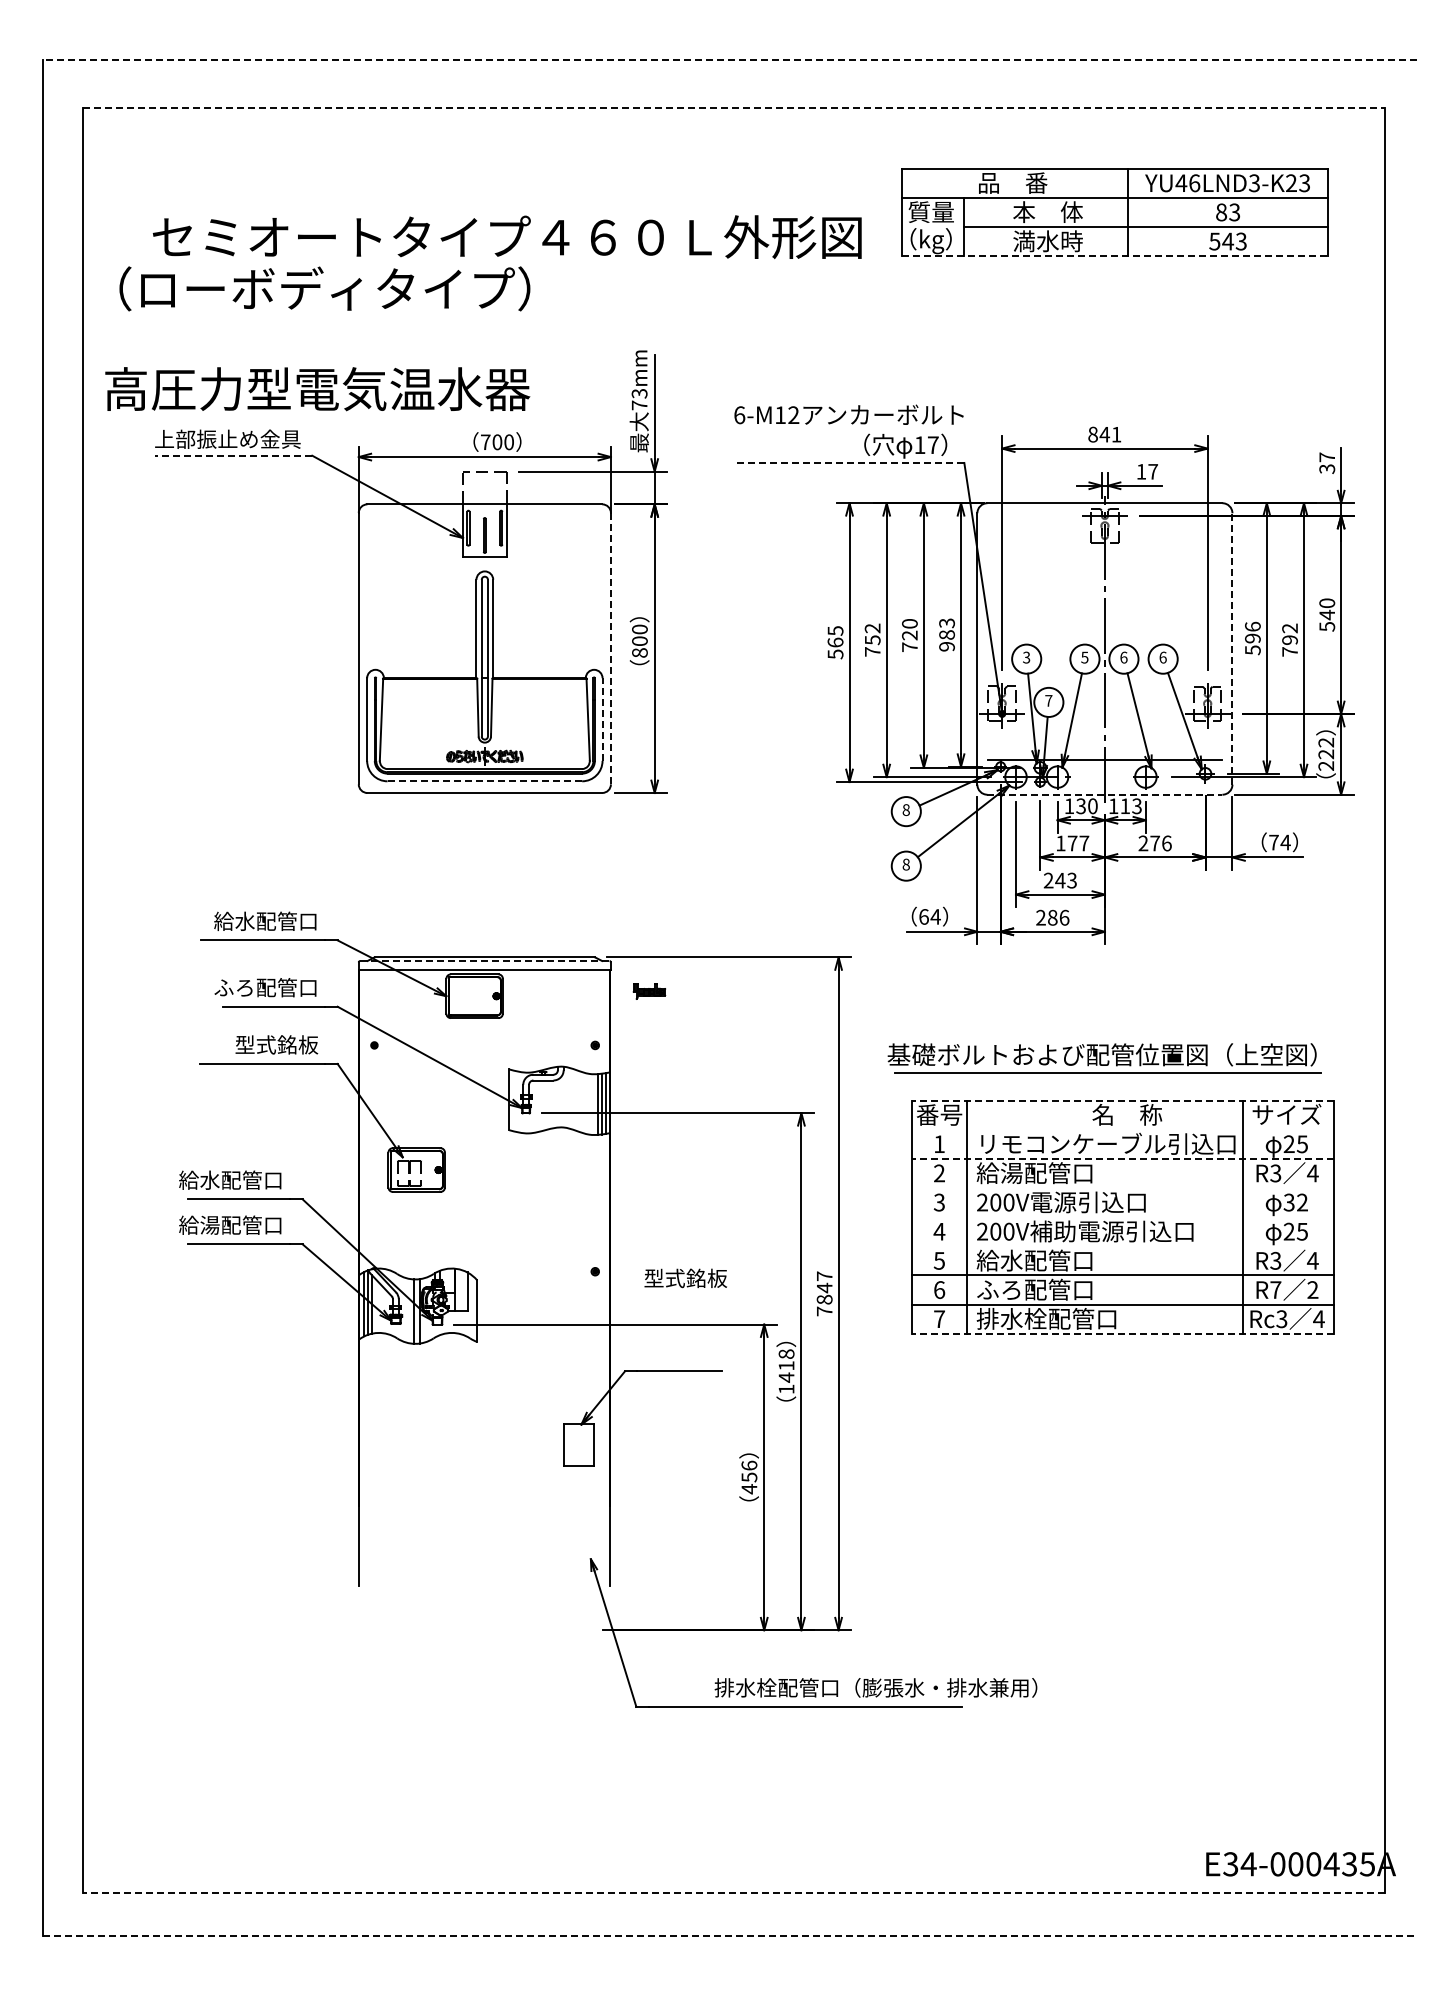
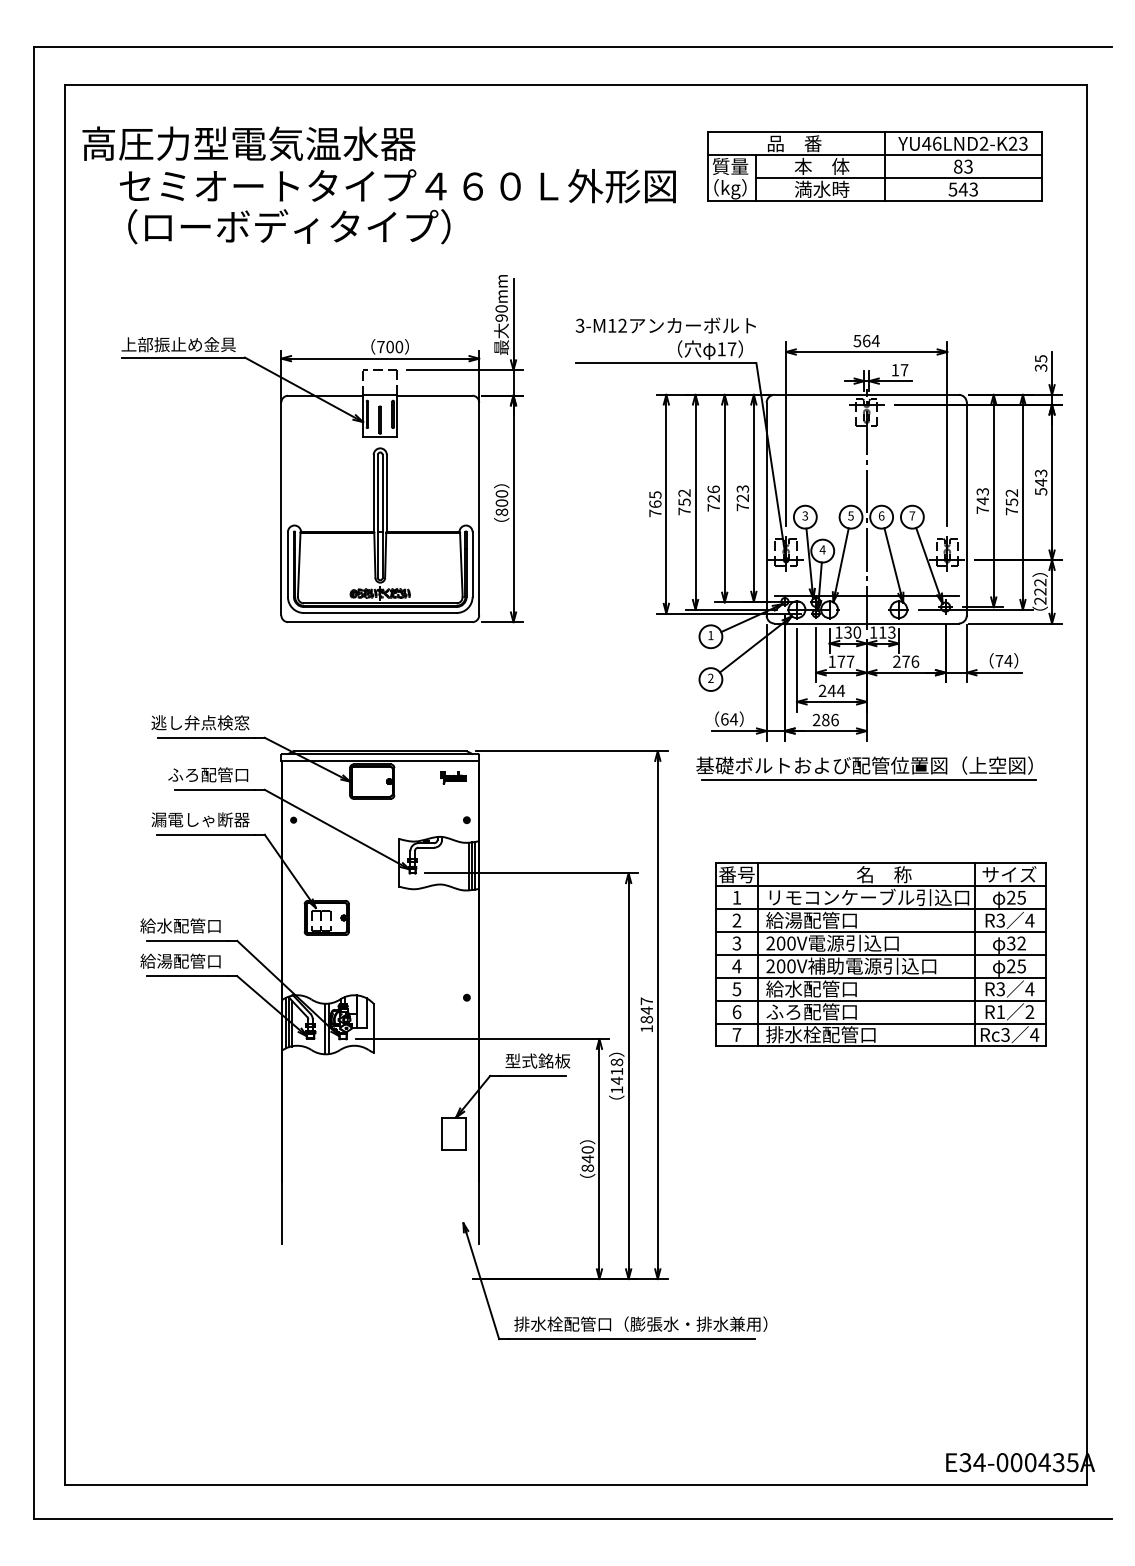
line: (730, 59) -> (572, 46), dashed -> solid
line: (734, 108) -> (576, 85), dashed -> solid
text: (1254, 183) -> (984, 144), YU46LND3-K23 -> YU46LND2-K23
line: (1115, 256) -> (875, 201), dashed -> solid
text: (324, 288) -> (289, 226), moved
text: (317, 389) -> (248, 144), moved
text: (639, 399) -> (501, 313), 73mm -> 90mm
text: (739, 415) -> (580, 326), 6-M12 -> 3-M12
text: (1104, 434) -> (866, 340), 841 -> 564
line: (233, 455) -> (183, 357), dashed -> solid
text: (1327, 457) -> (1041, 358), 37 -> 35
line: (848, 463) -> (665, 363), dashed -> solid
text: (1327, 603) -> (1041, 473), 540 -> 543
text: (909, 623) -> (713, 489), 720 -> 726
text: (1252, 638) -> (982, 500), 596 -> 743
text: (946, 640) -> (742, 502), 983 -> 723
text: (1289, 640) -> (1011, 502), 792 -> 752
line: (610, 648) -> (478, 508), dashed -> solid
line: (1232, 648) -> (966, 508), dashed -> solid
text: (835, 654) -> (655, 513), 565 -> 765
text: (1162, 657) -> (911, 515), 6 -> 7
text: (1048, 700) -> (822, 549), 7 -> 4
line: (602, 719) -> (472, 564), dashed -> solid
line: (485, 781) -> (380, 613), dashed -> solid
line: (1105, 794) -> (867, 623), dashed -> solid
text: (905, 810) -> (710, 635), 8 -> 1
text: (905, 864) -> (710, 678), 8 -> 2
text: (1071, 880) -> (840, 690), 243 -> 244
text: (255, 921) -> (200, 722), 給水配管口 -> 逃し弁点検窓
line: (484, 961) -> (380, 754), dashed -> solid
part: (649, 991) -> (453, 777), moved
text: (255, 1044) -> (200, 819), 型式銘板 -> 漏電しゃ断器
part: (1104, 1058) -> (866, 768), moved
line: (1123, 1100) -> (881, 863), dashed -> solid
line: (1123, 1129) -> (881, 886), added
line: (1123, 1158) -> (881, 908), dashed -> solid
line: (1123, 1188) -> (881, 932), added
line: (1123, 1217) -> (881, 955), added
line: (1123, 1246) -> (881, 977), added
text: (685, 1278) -> (537, 1061), moved
text: (1275, 1289) -> (1000, 1011), R7 -> R1
text: (824, 1311) -> (646, 1028), 7847 -> 1847
line: (1123, 1333) -> (881, 1046), dashed -> solid
text: (749, 1477) -> (587, 1159), 456 -> 840
text: (875, 1687) -> (640, 1323), moved
line: (733, 1892) -> (575, 1484), dashed -> solid
line: (730, 1936) -> (572, 1519), dashed -> solid

